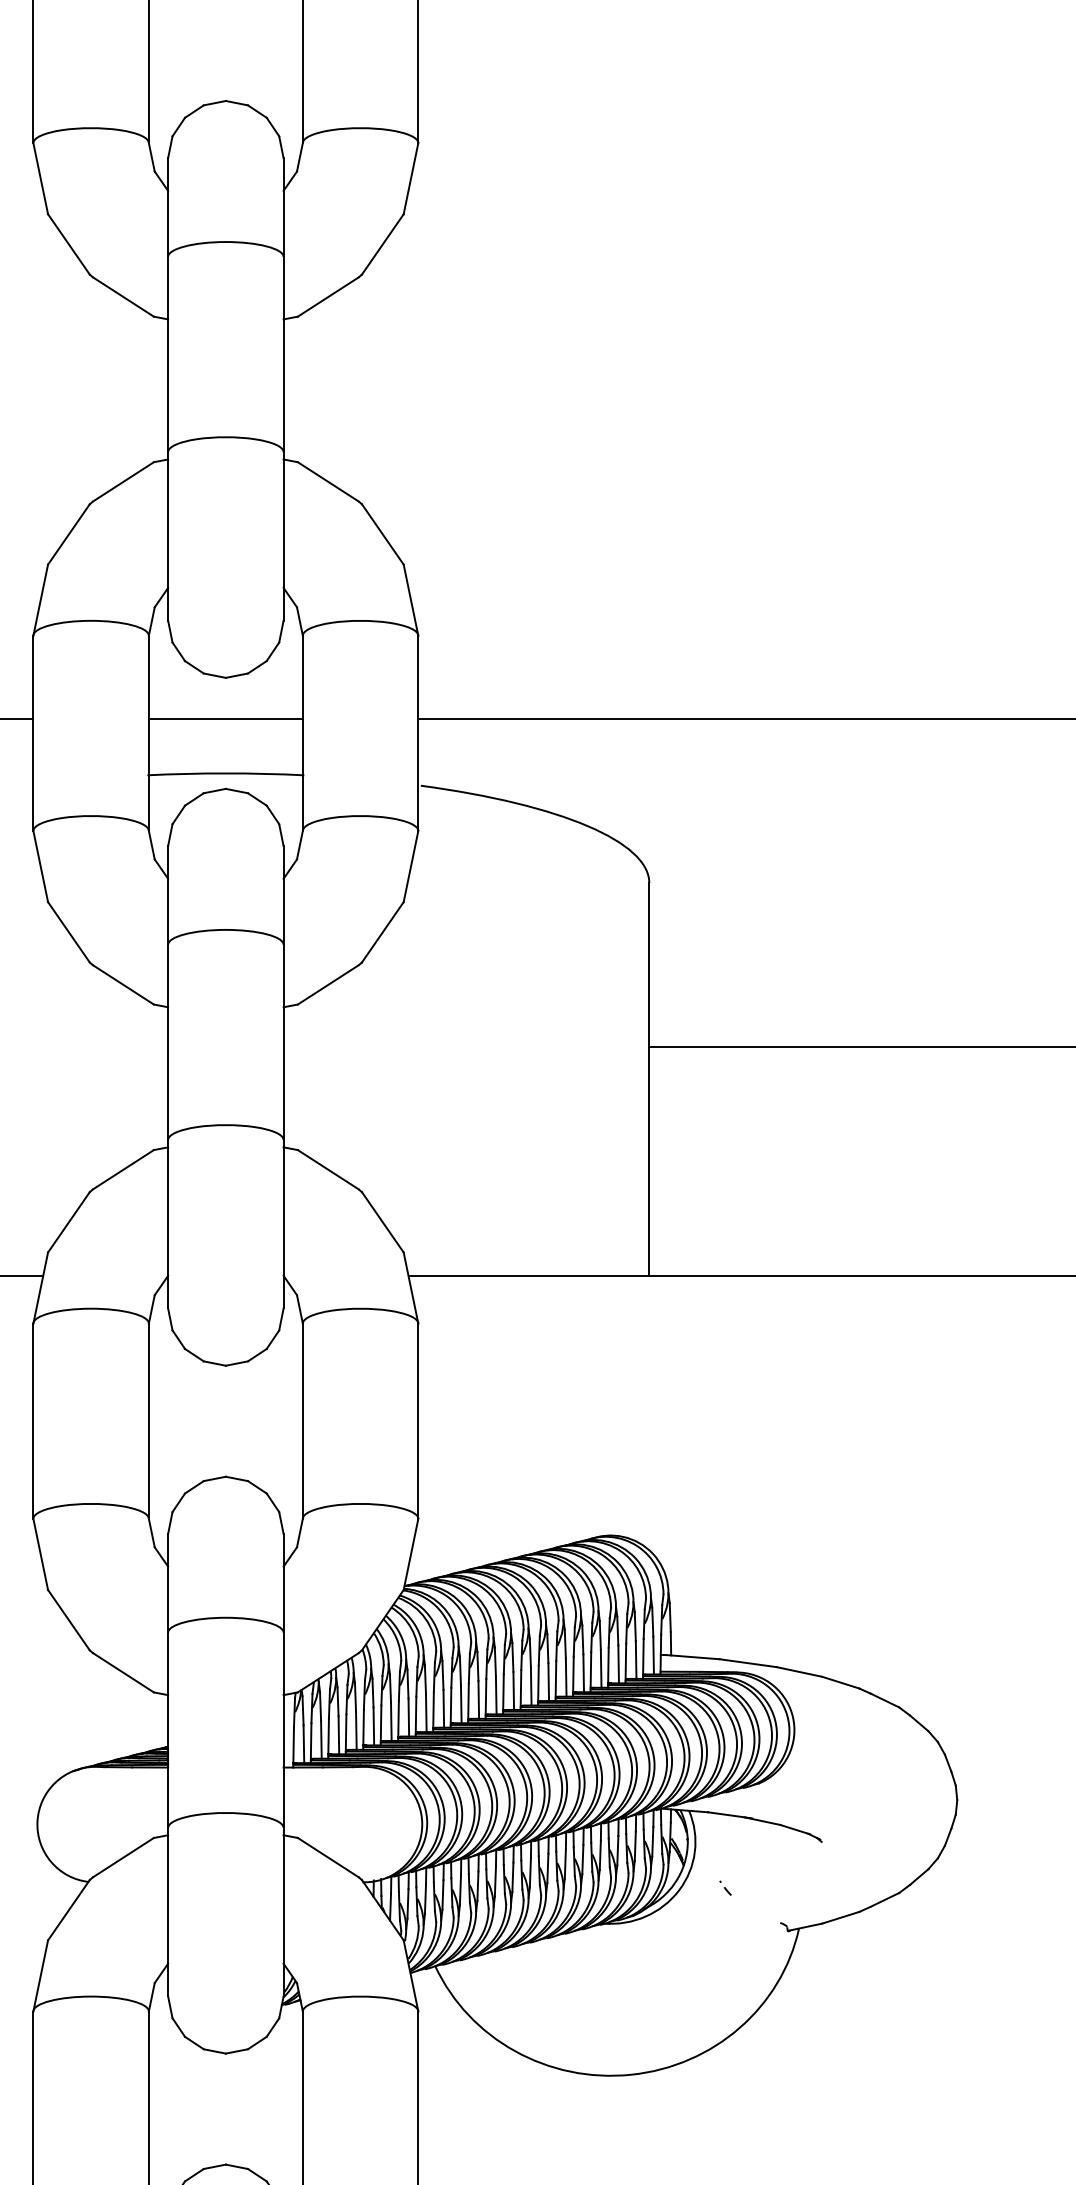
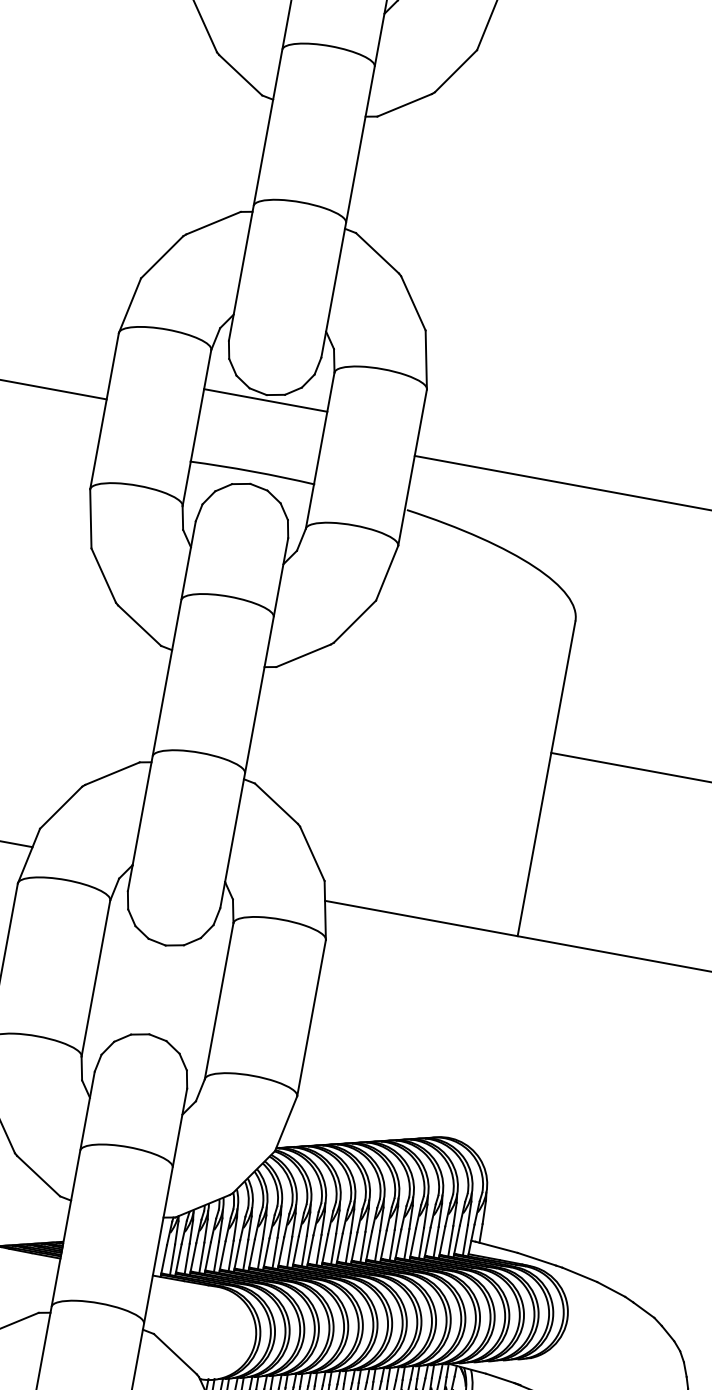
line: (225, 718) -> (265, 400), moved

